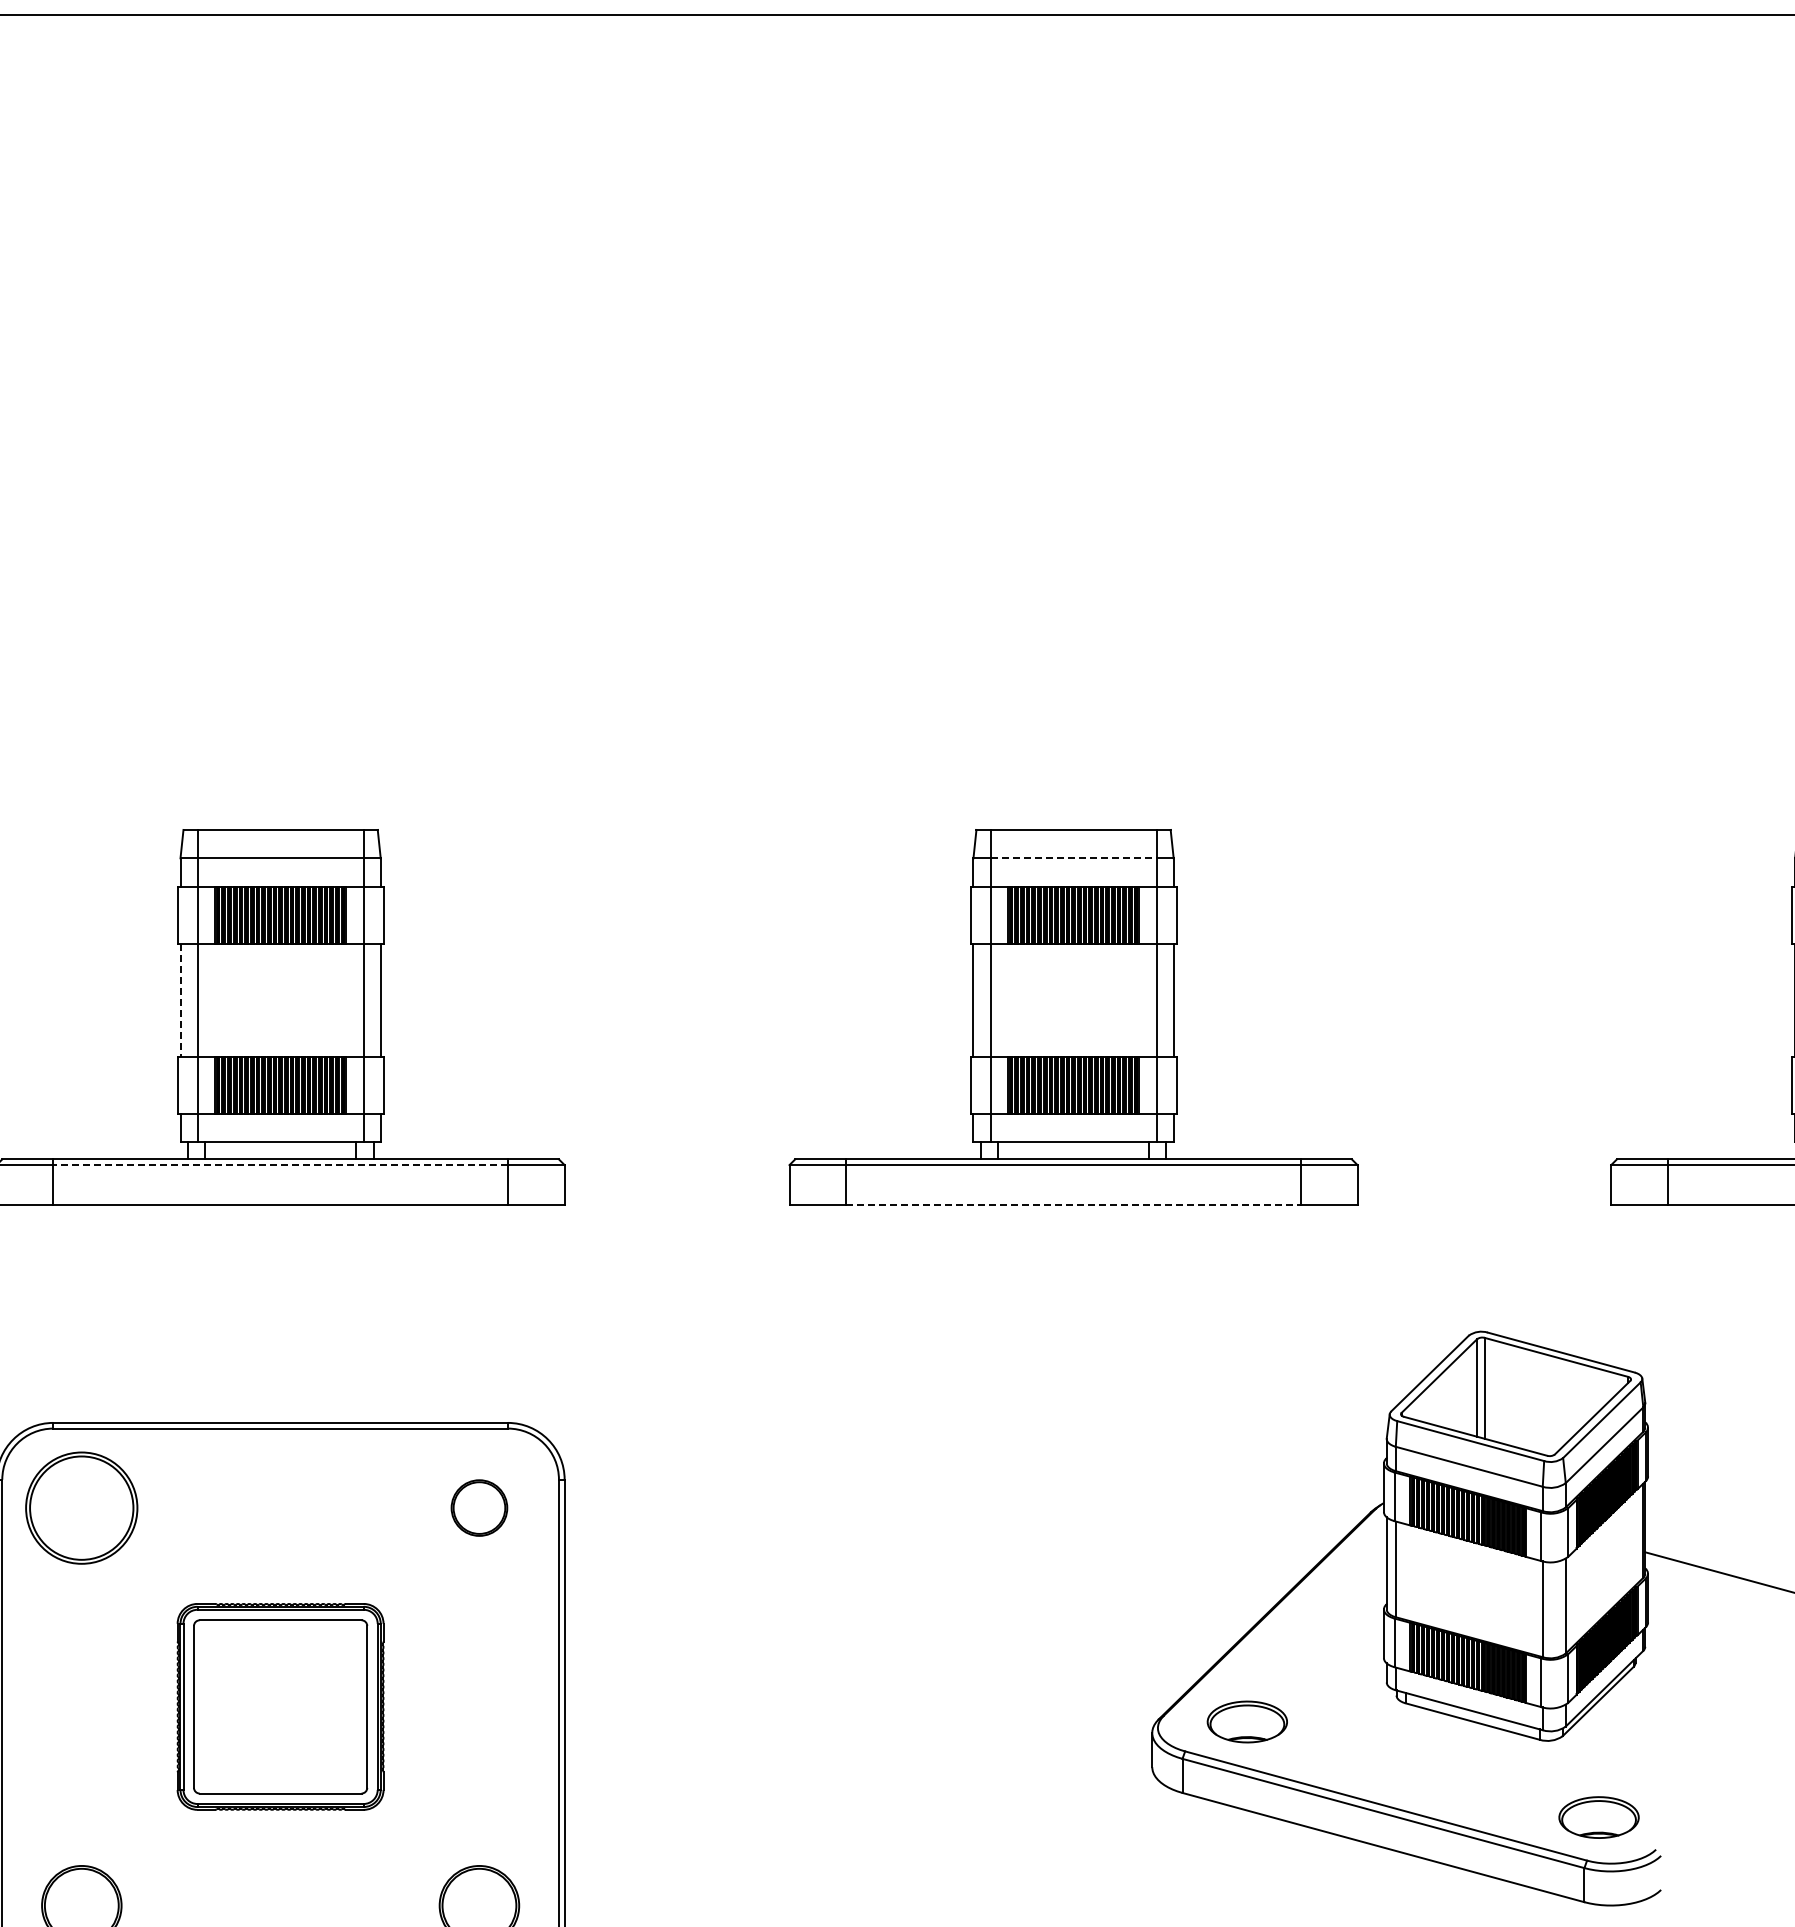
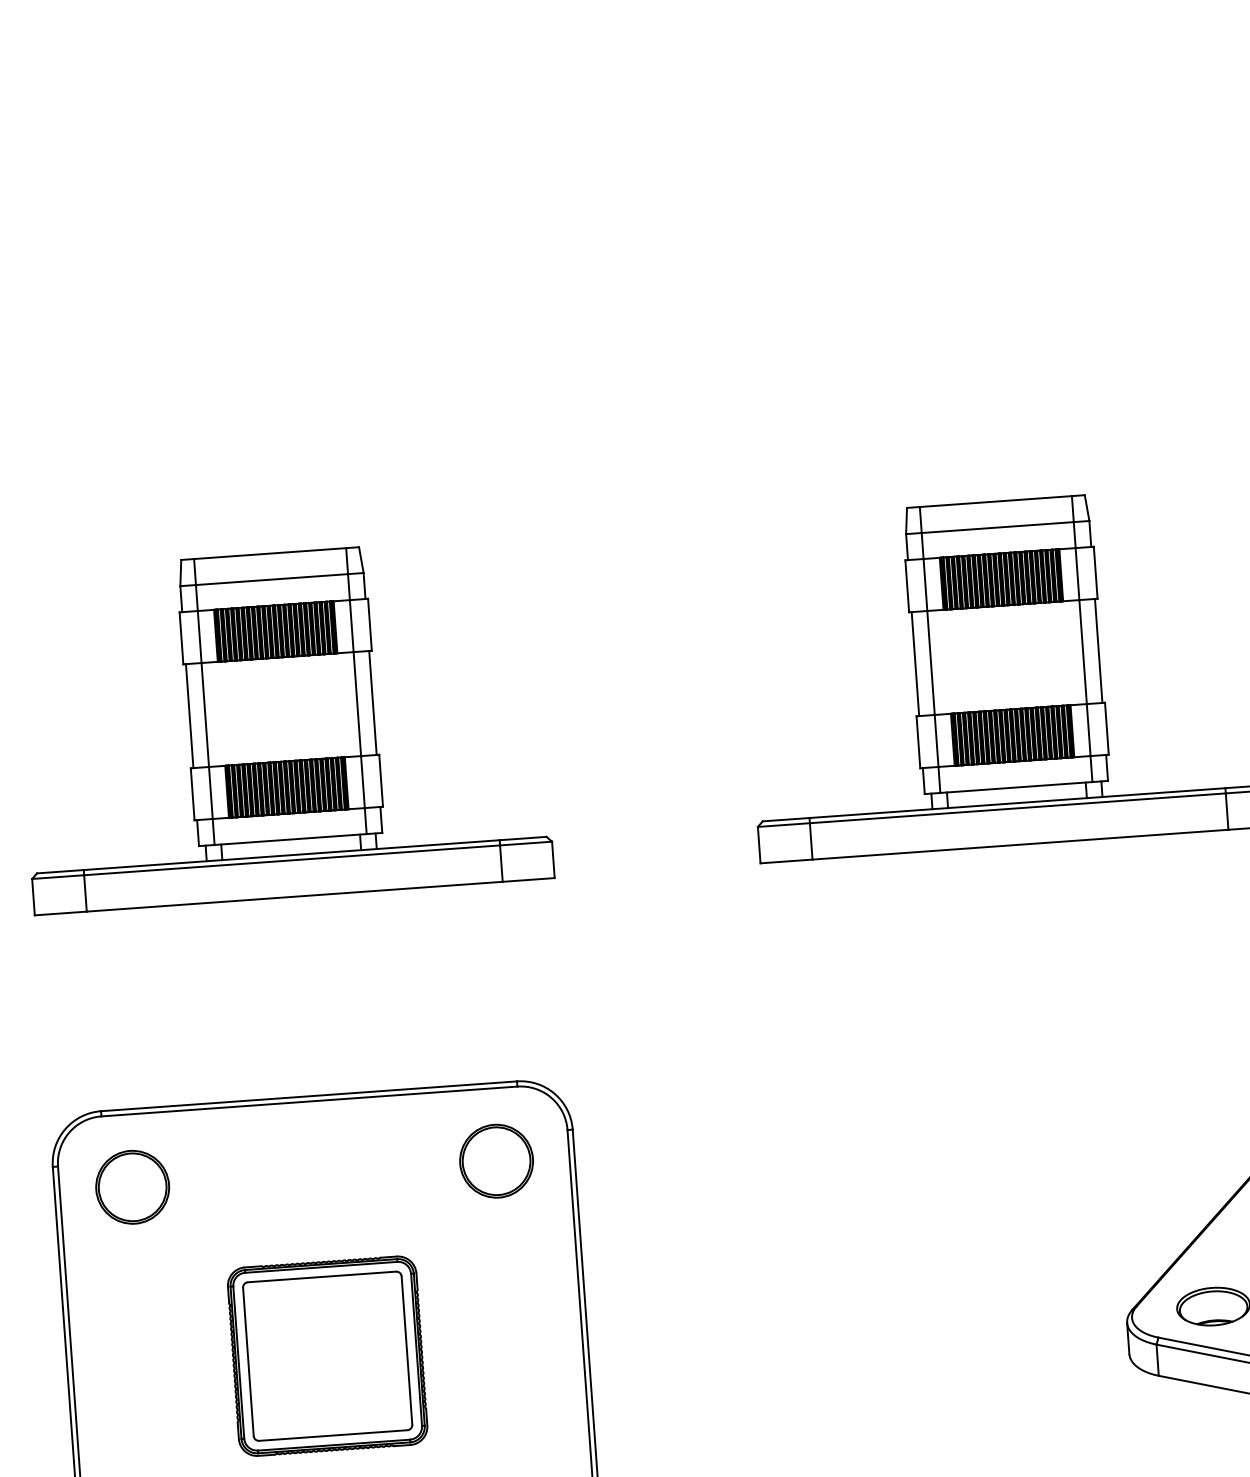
line: (1074, 858) -> (998, 527), dashed -> solid
line: (180, 1000) -> (189, 716), dashed -> solid
line: (280, 1165) -> (292, 860), dashed -> solid
line: (1074, 1204) -> (1021, 844), dashed -> solid
part: (81, 1507) -> (132, 1186), size x0.71
part: (479, 1507) -> (496, 1160), size x1.43

